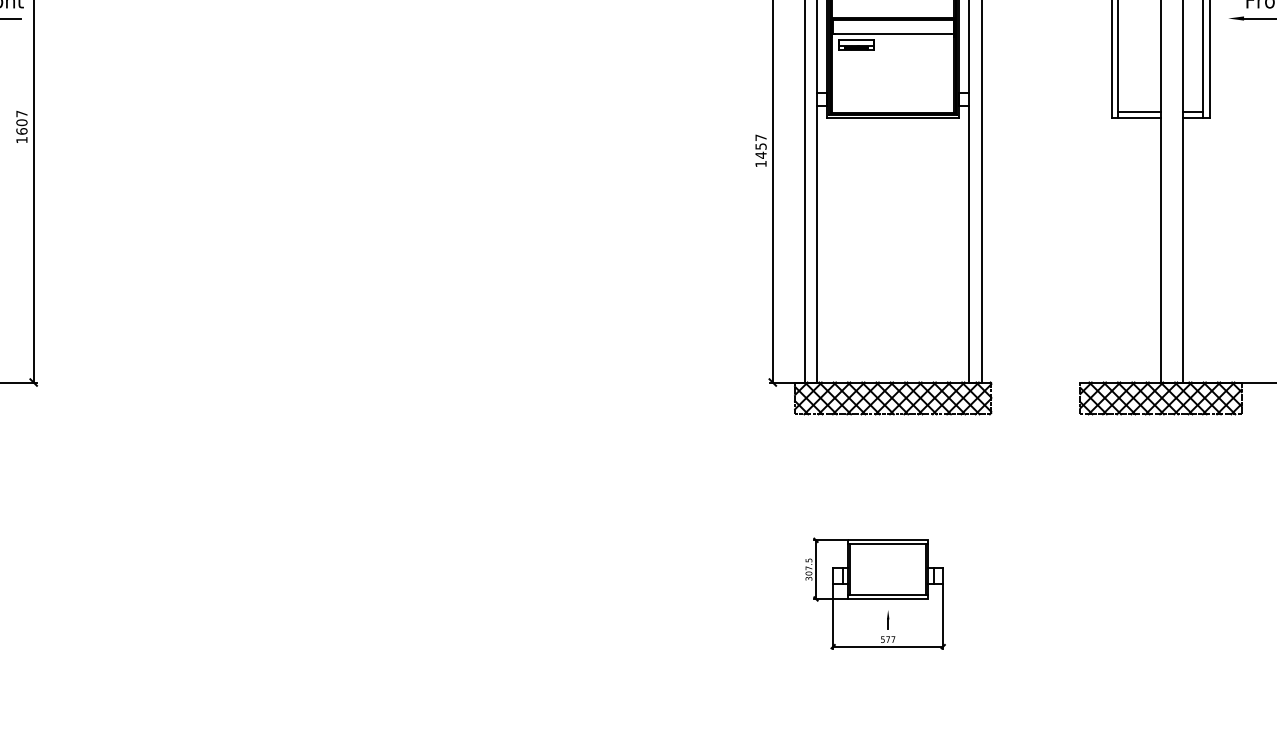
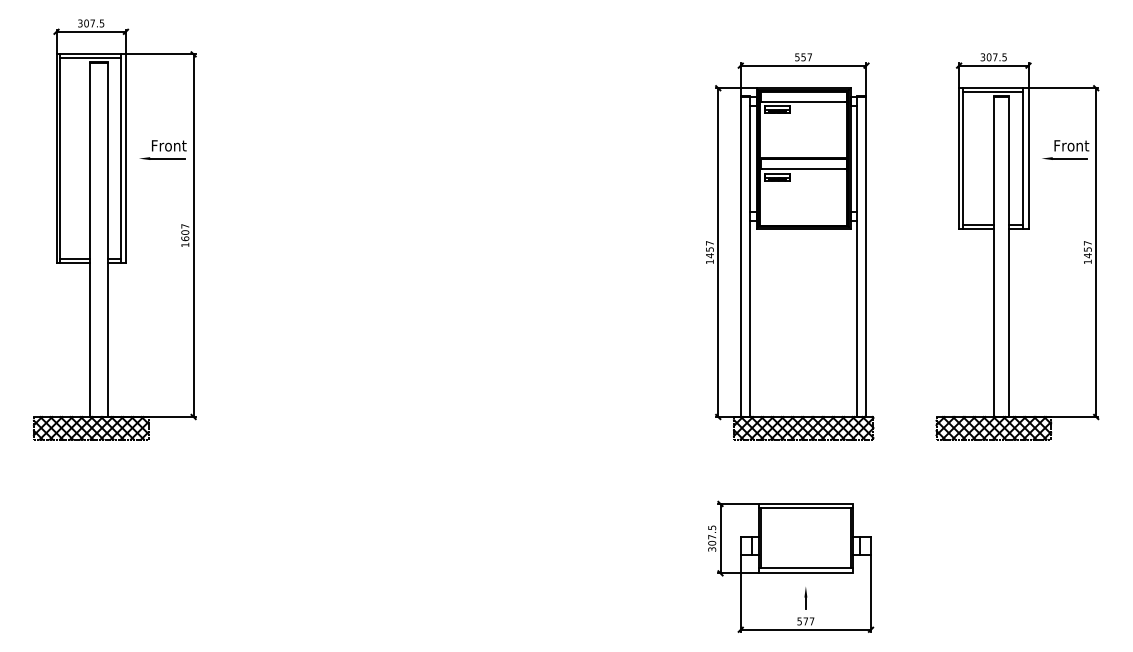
part: (876, 593) -> (791, 566), size x1.67

